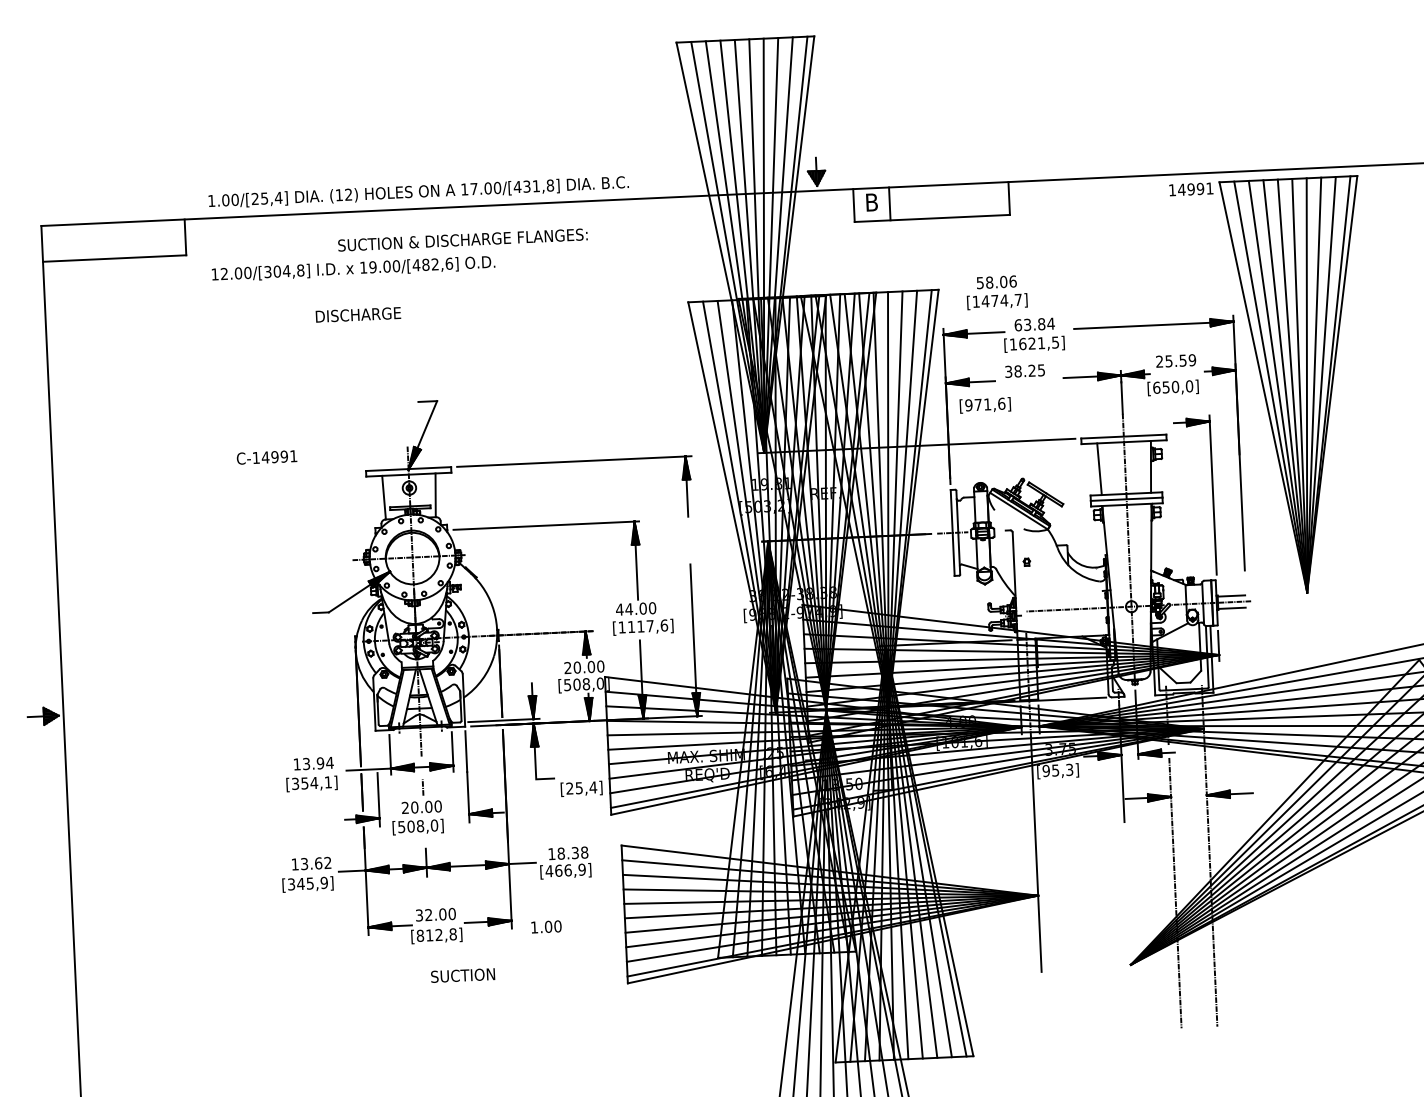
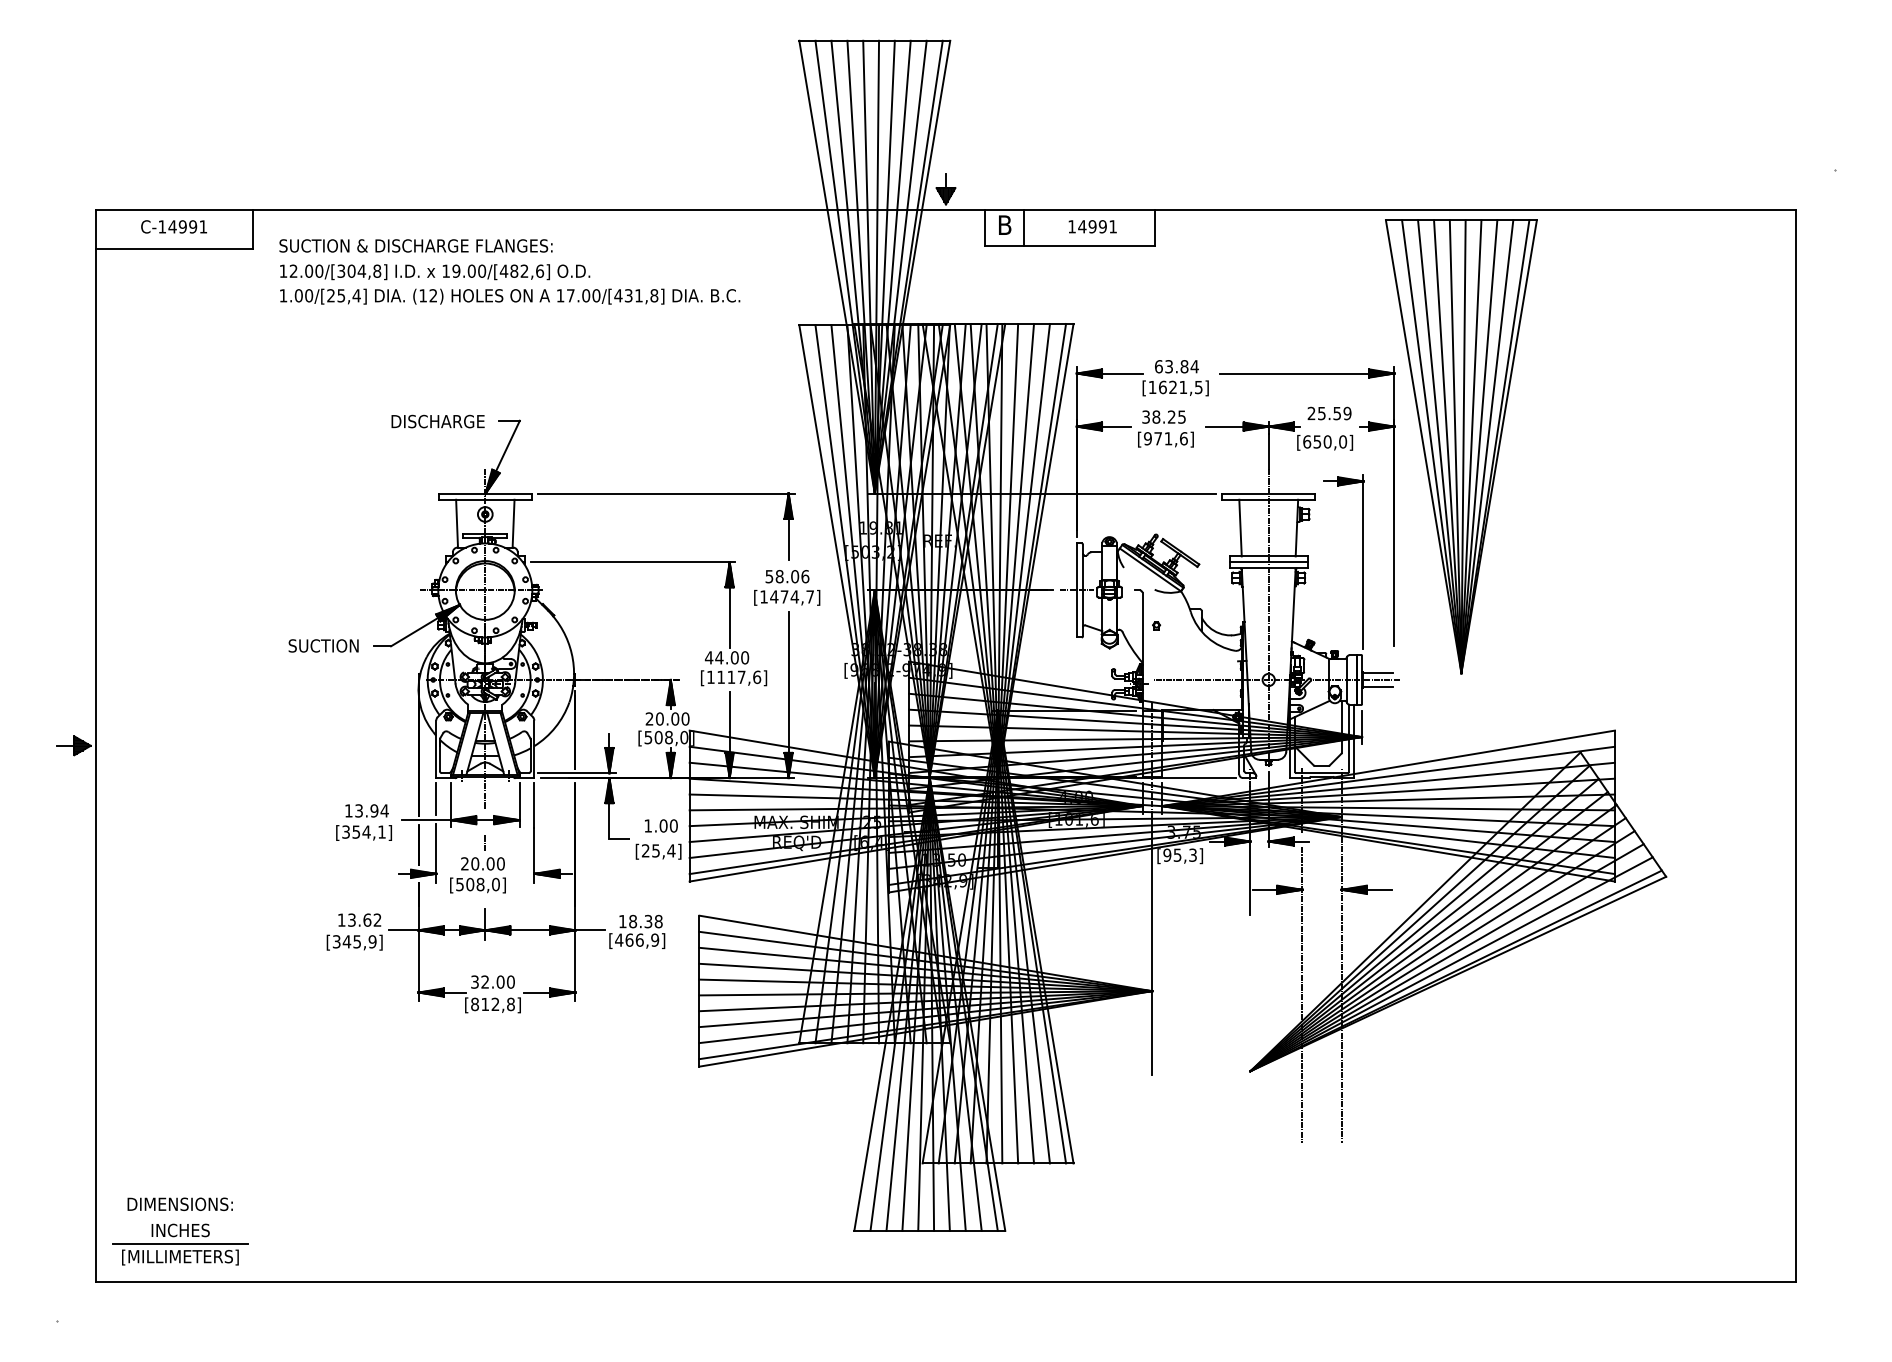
text: (1191, 189) -> (1092, 226), moved
text: (419, 192) -> (510, 296), moved
text: (462, 239) -> (415, 245), moved
text: (997, 292) -> (787, 587), moved
text: (357, 314) -> (437, 421), moved
text: (984, 405) -> (1165, 439), moved
text: (266, 457) -> (173, 226), moved
line: (376, 749) -> (436, 798), added
text: (546, 926) -> (661, 825), moved
text: (462, 975) -> (323, 645), moved

